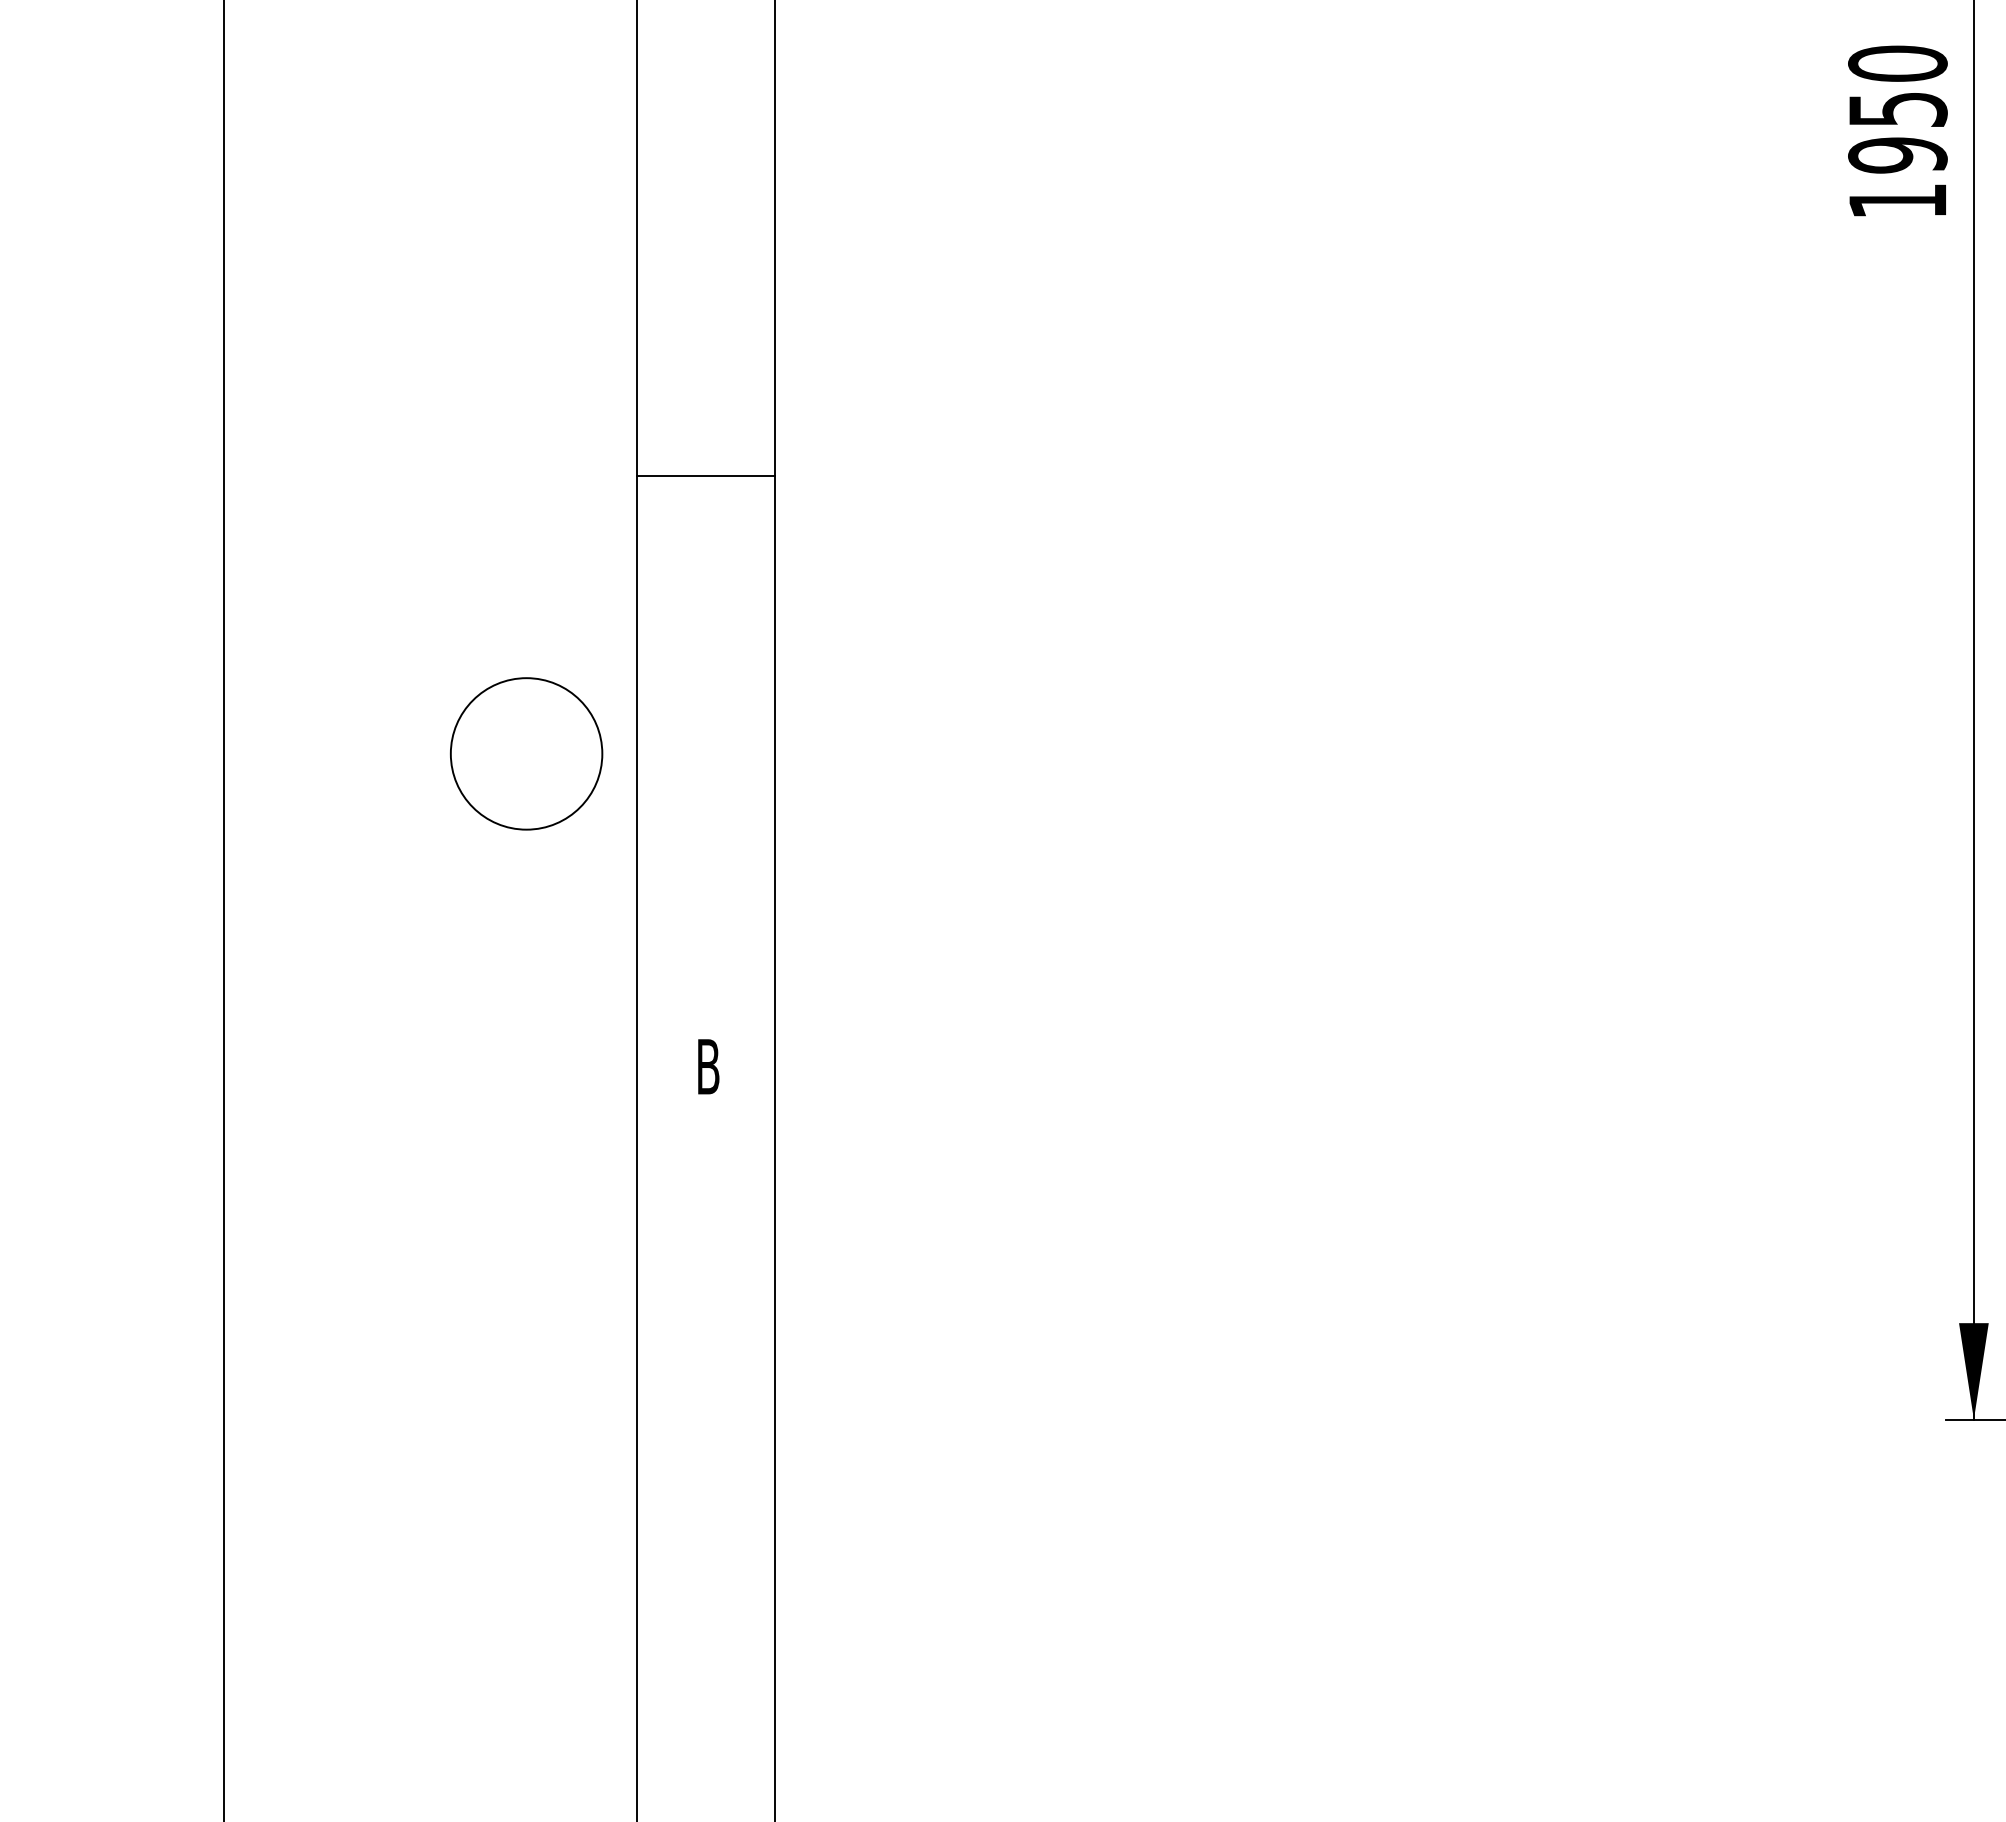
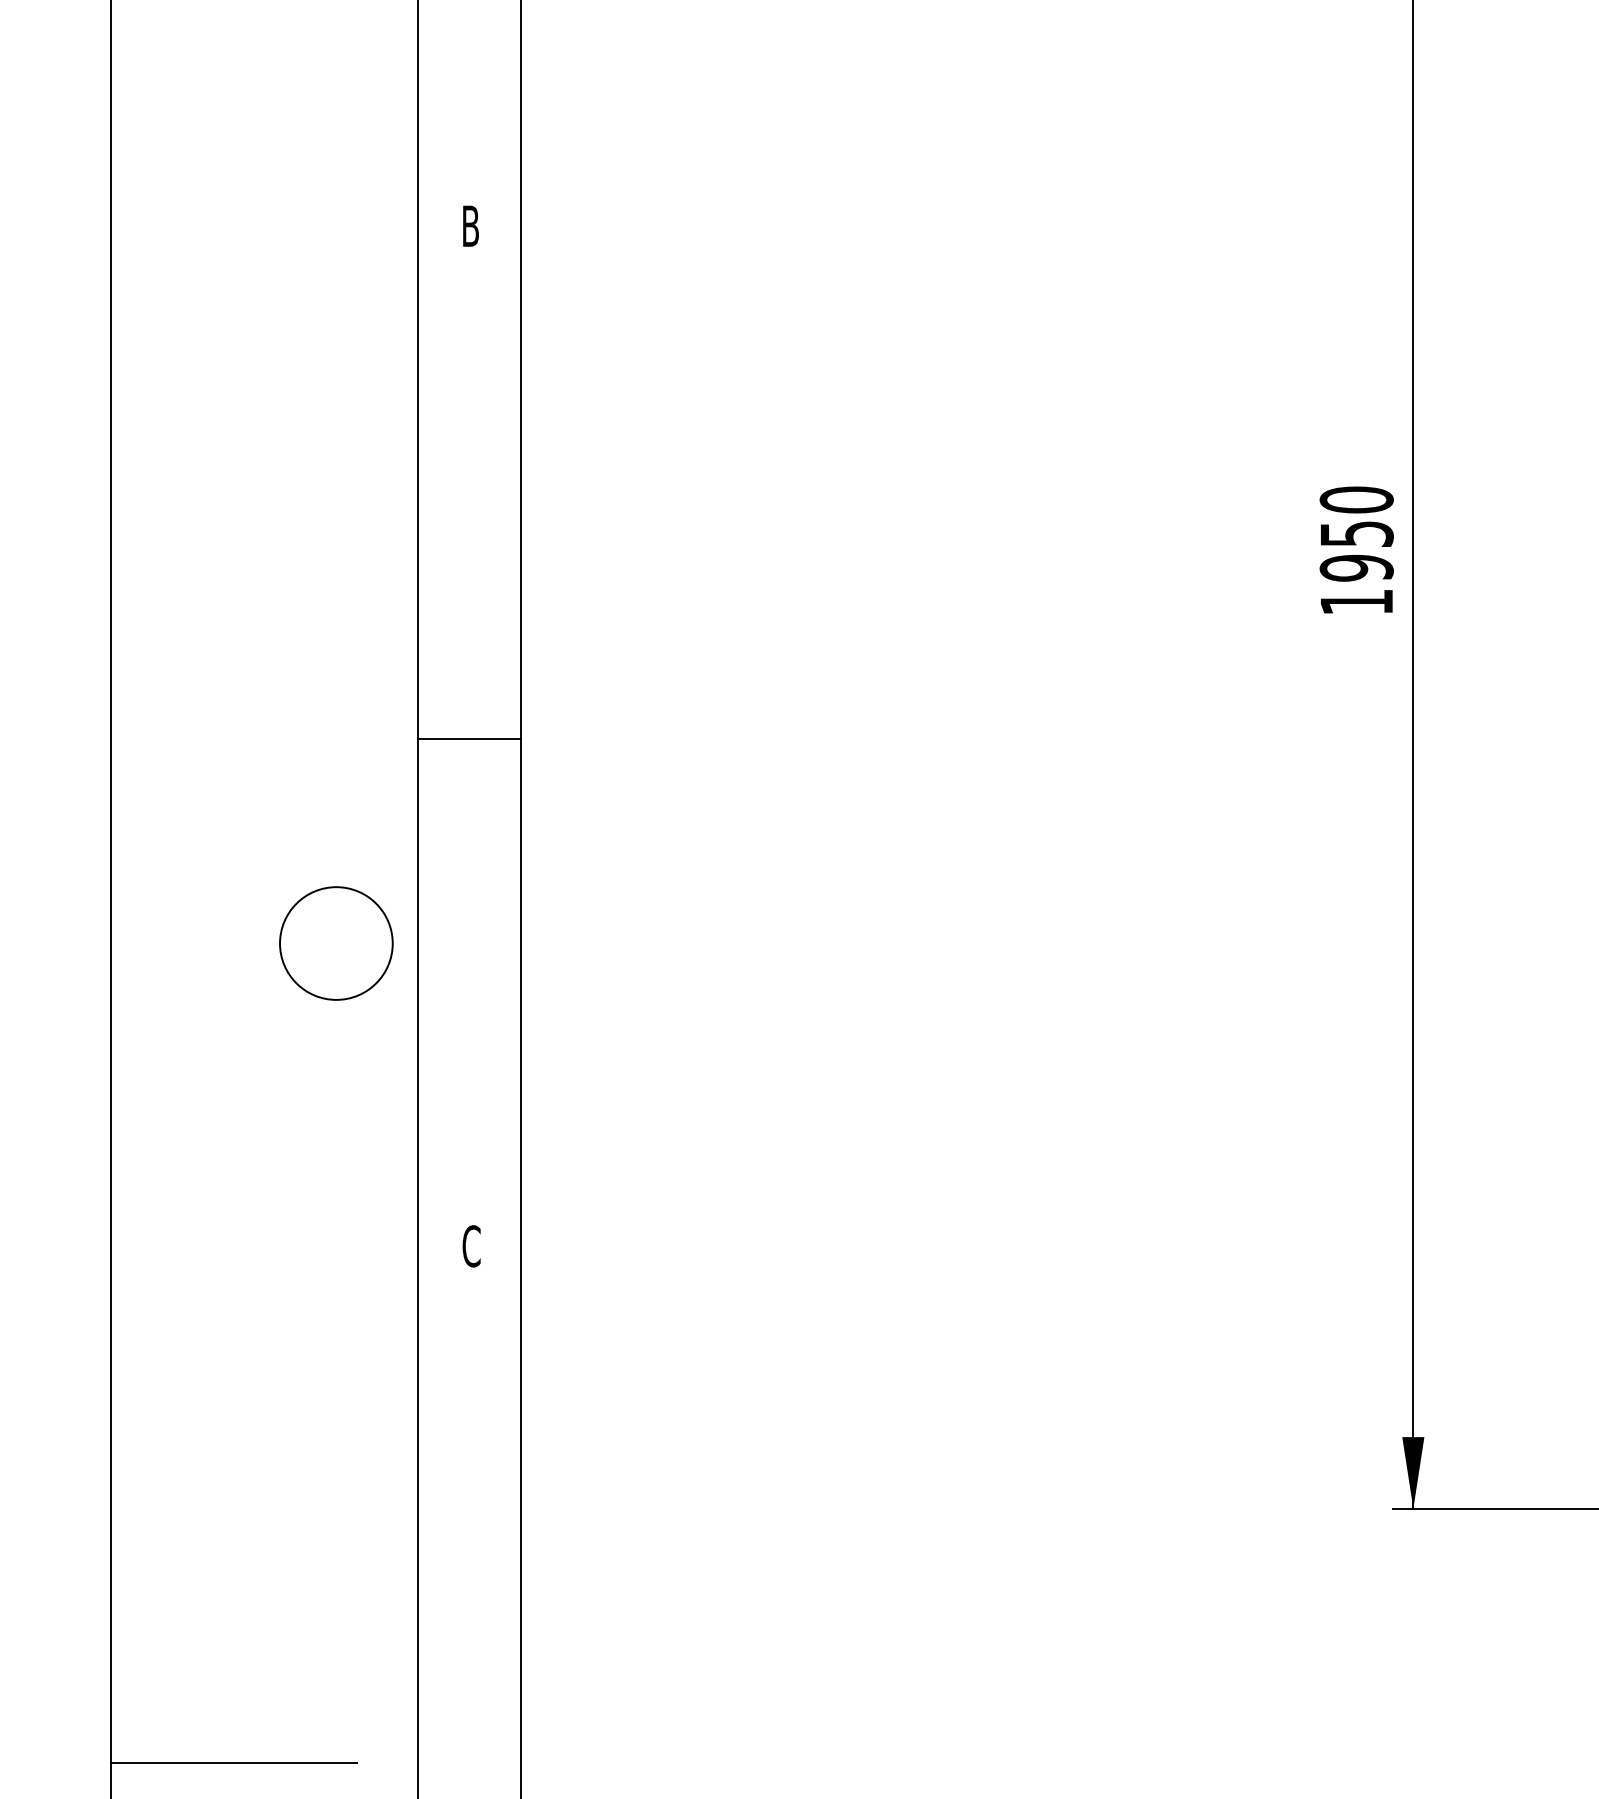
line: (705, 475) -> (469, 738), moved
circle: (526, 753) -> (336, 943), moved
text: (708, 1066) -> (471, 1246), B -> C
line: (388, 1761) -> (233, 1763), added

